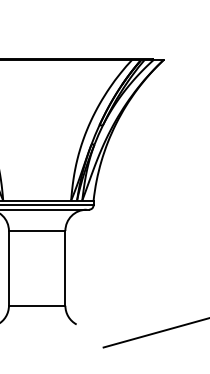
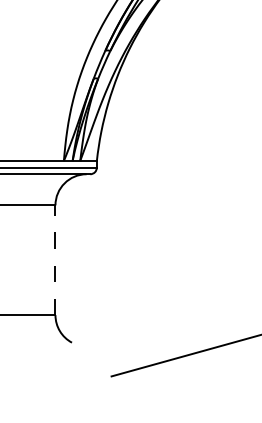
line: (65, 267) -> (55, 259), solid -> dashed

